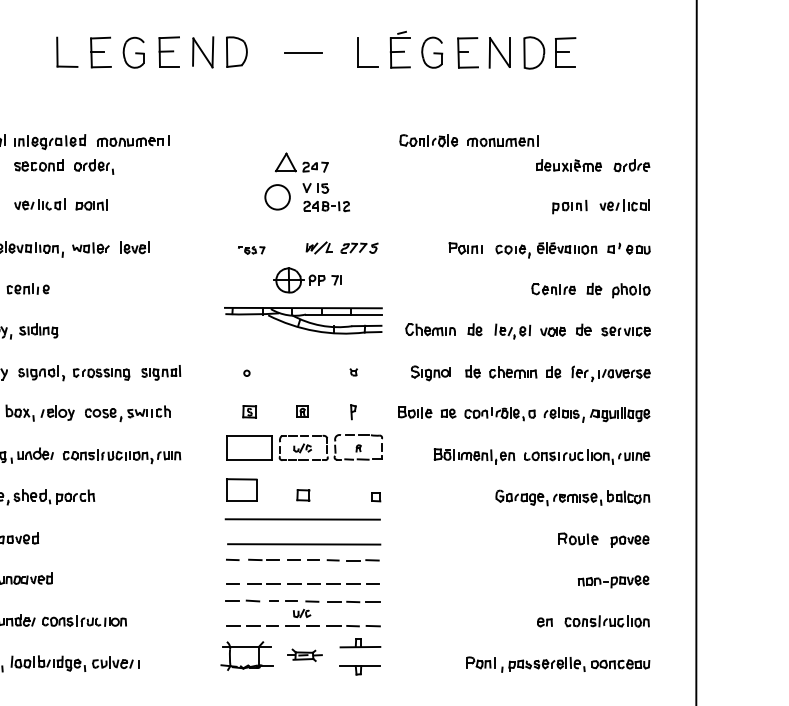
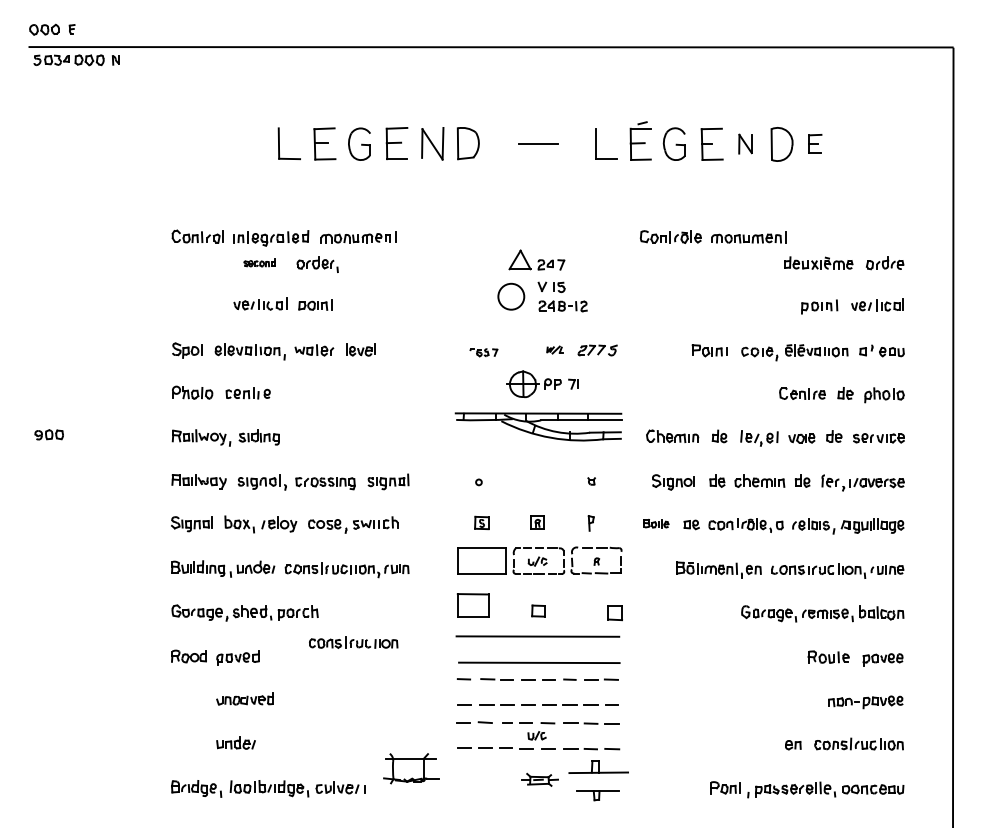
part: (499, 52) -> (745, 143), size x0.6
part: (565, 52) -> (815, 143), size x0.6
part: (38, 164) -> (259, 262), size x0.6
part: (318, 247) -> (554, 349), size x0.6
part: (415, 412) -> (656, 523), size x0.7
part: (376, 496) -> (615, 612), size x1.6
part: (84, 620) -> (353, 642), moved
part: (360, 643) -> (598, 767), size x1.4
part: (247, 655) -> (411, 768), moved

